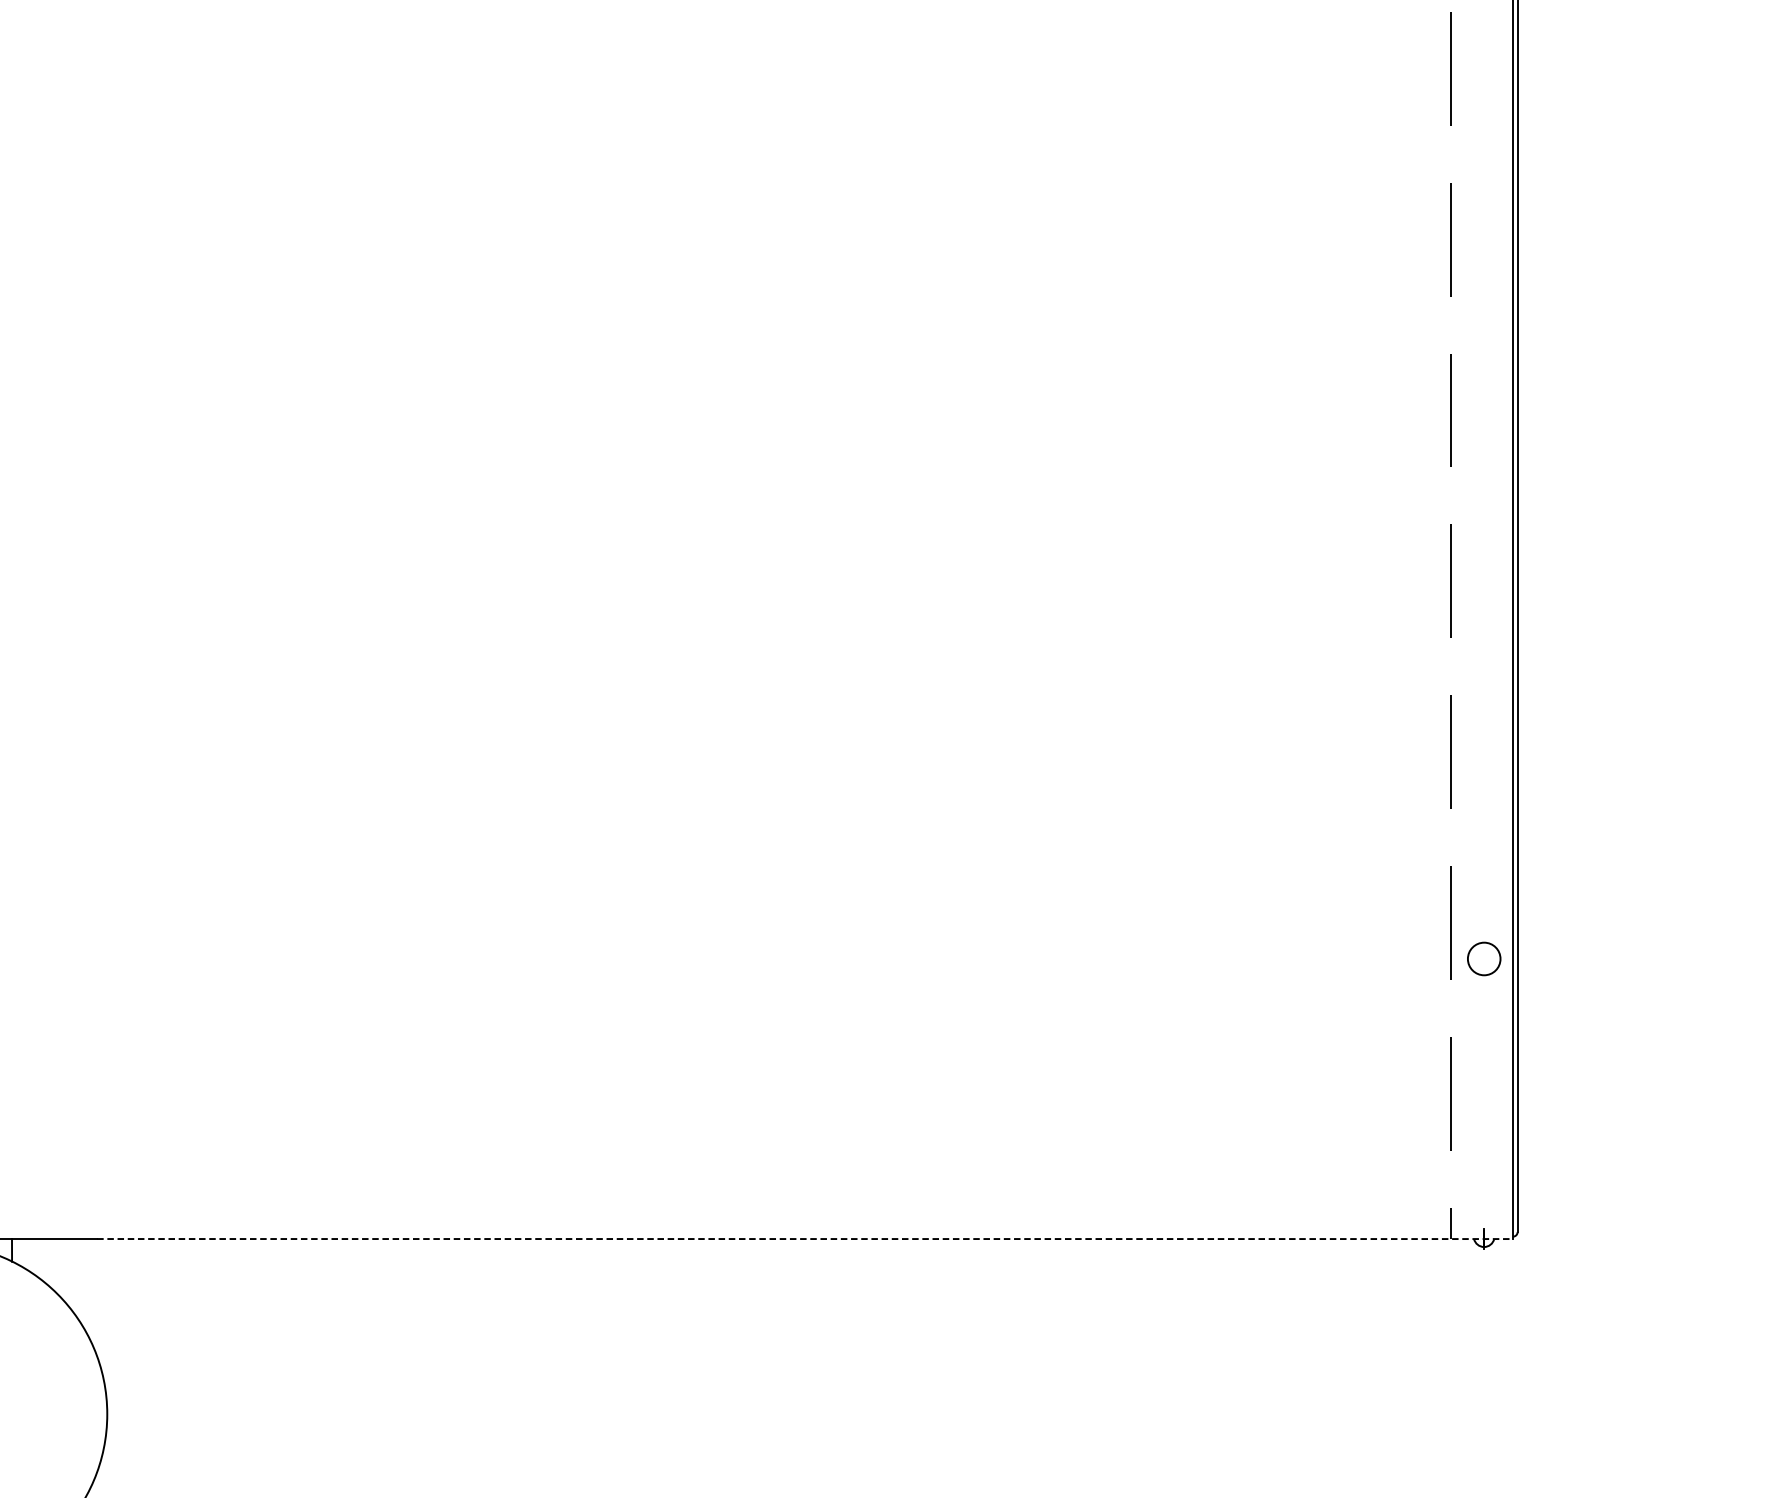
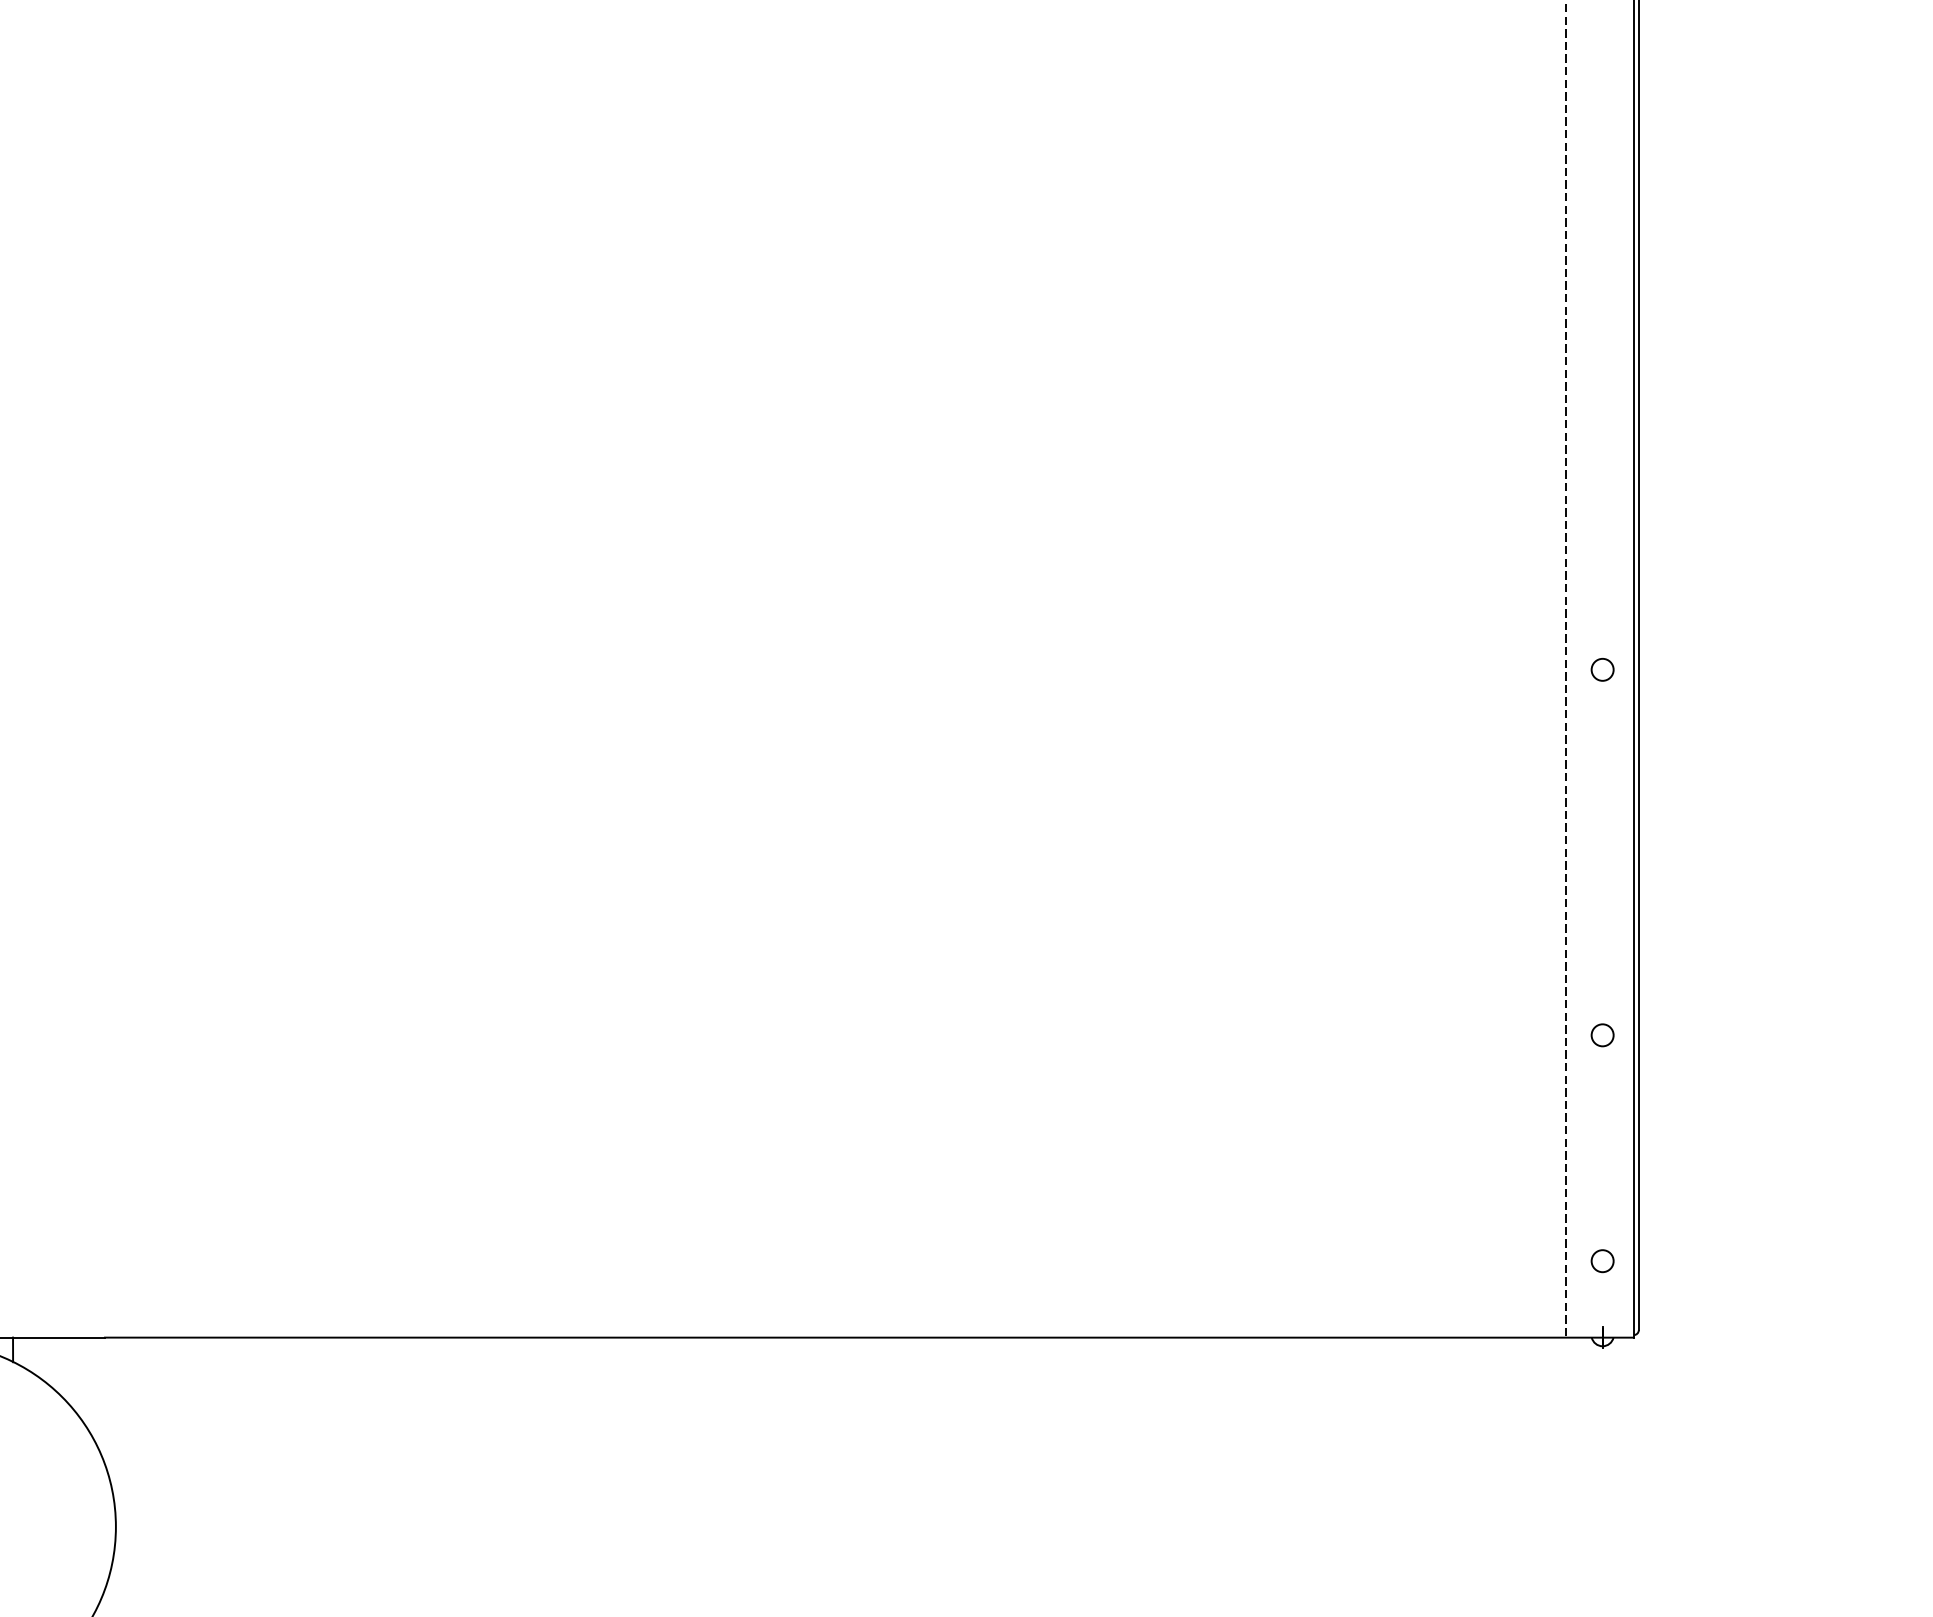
circle: (1483, 620) -> (1602, 669), added
circle: (1483, 959) -> (1602, 1035), size x0.62
circle: (1483, 1168) -> (1602, 1261), added
line: (805, 1238) -> (869, 1337), dashed -> solid

